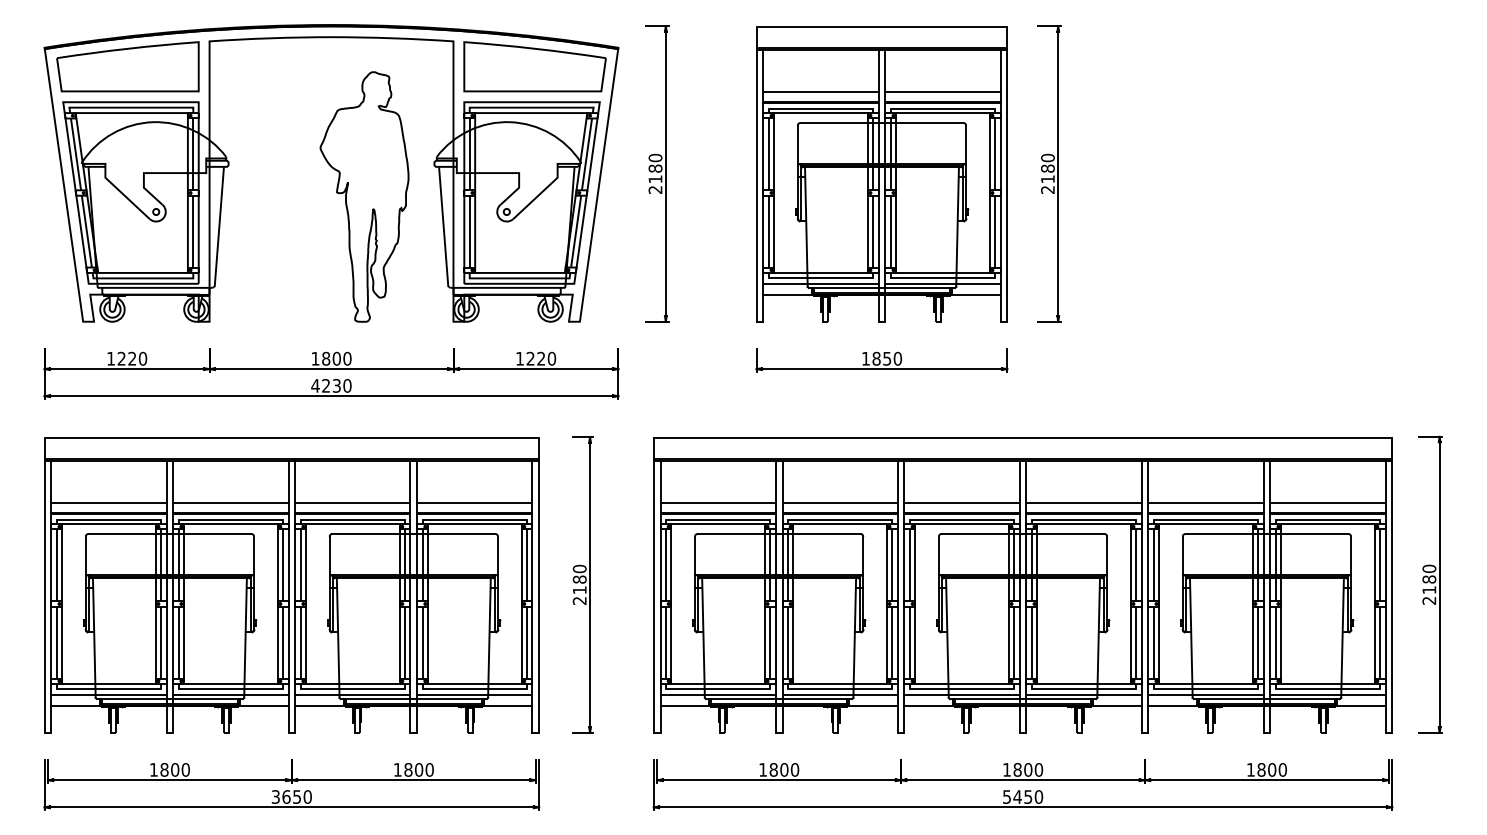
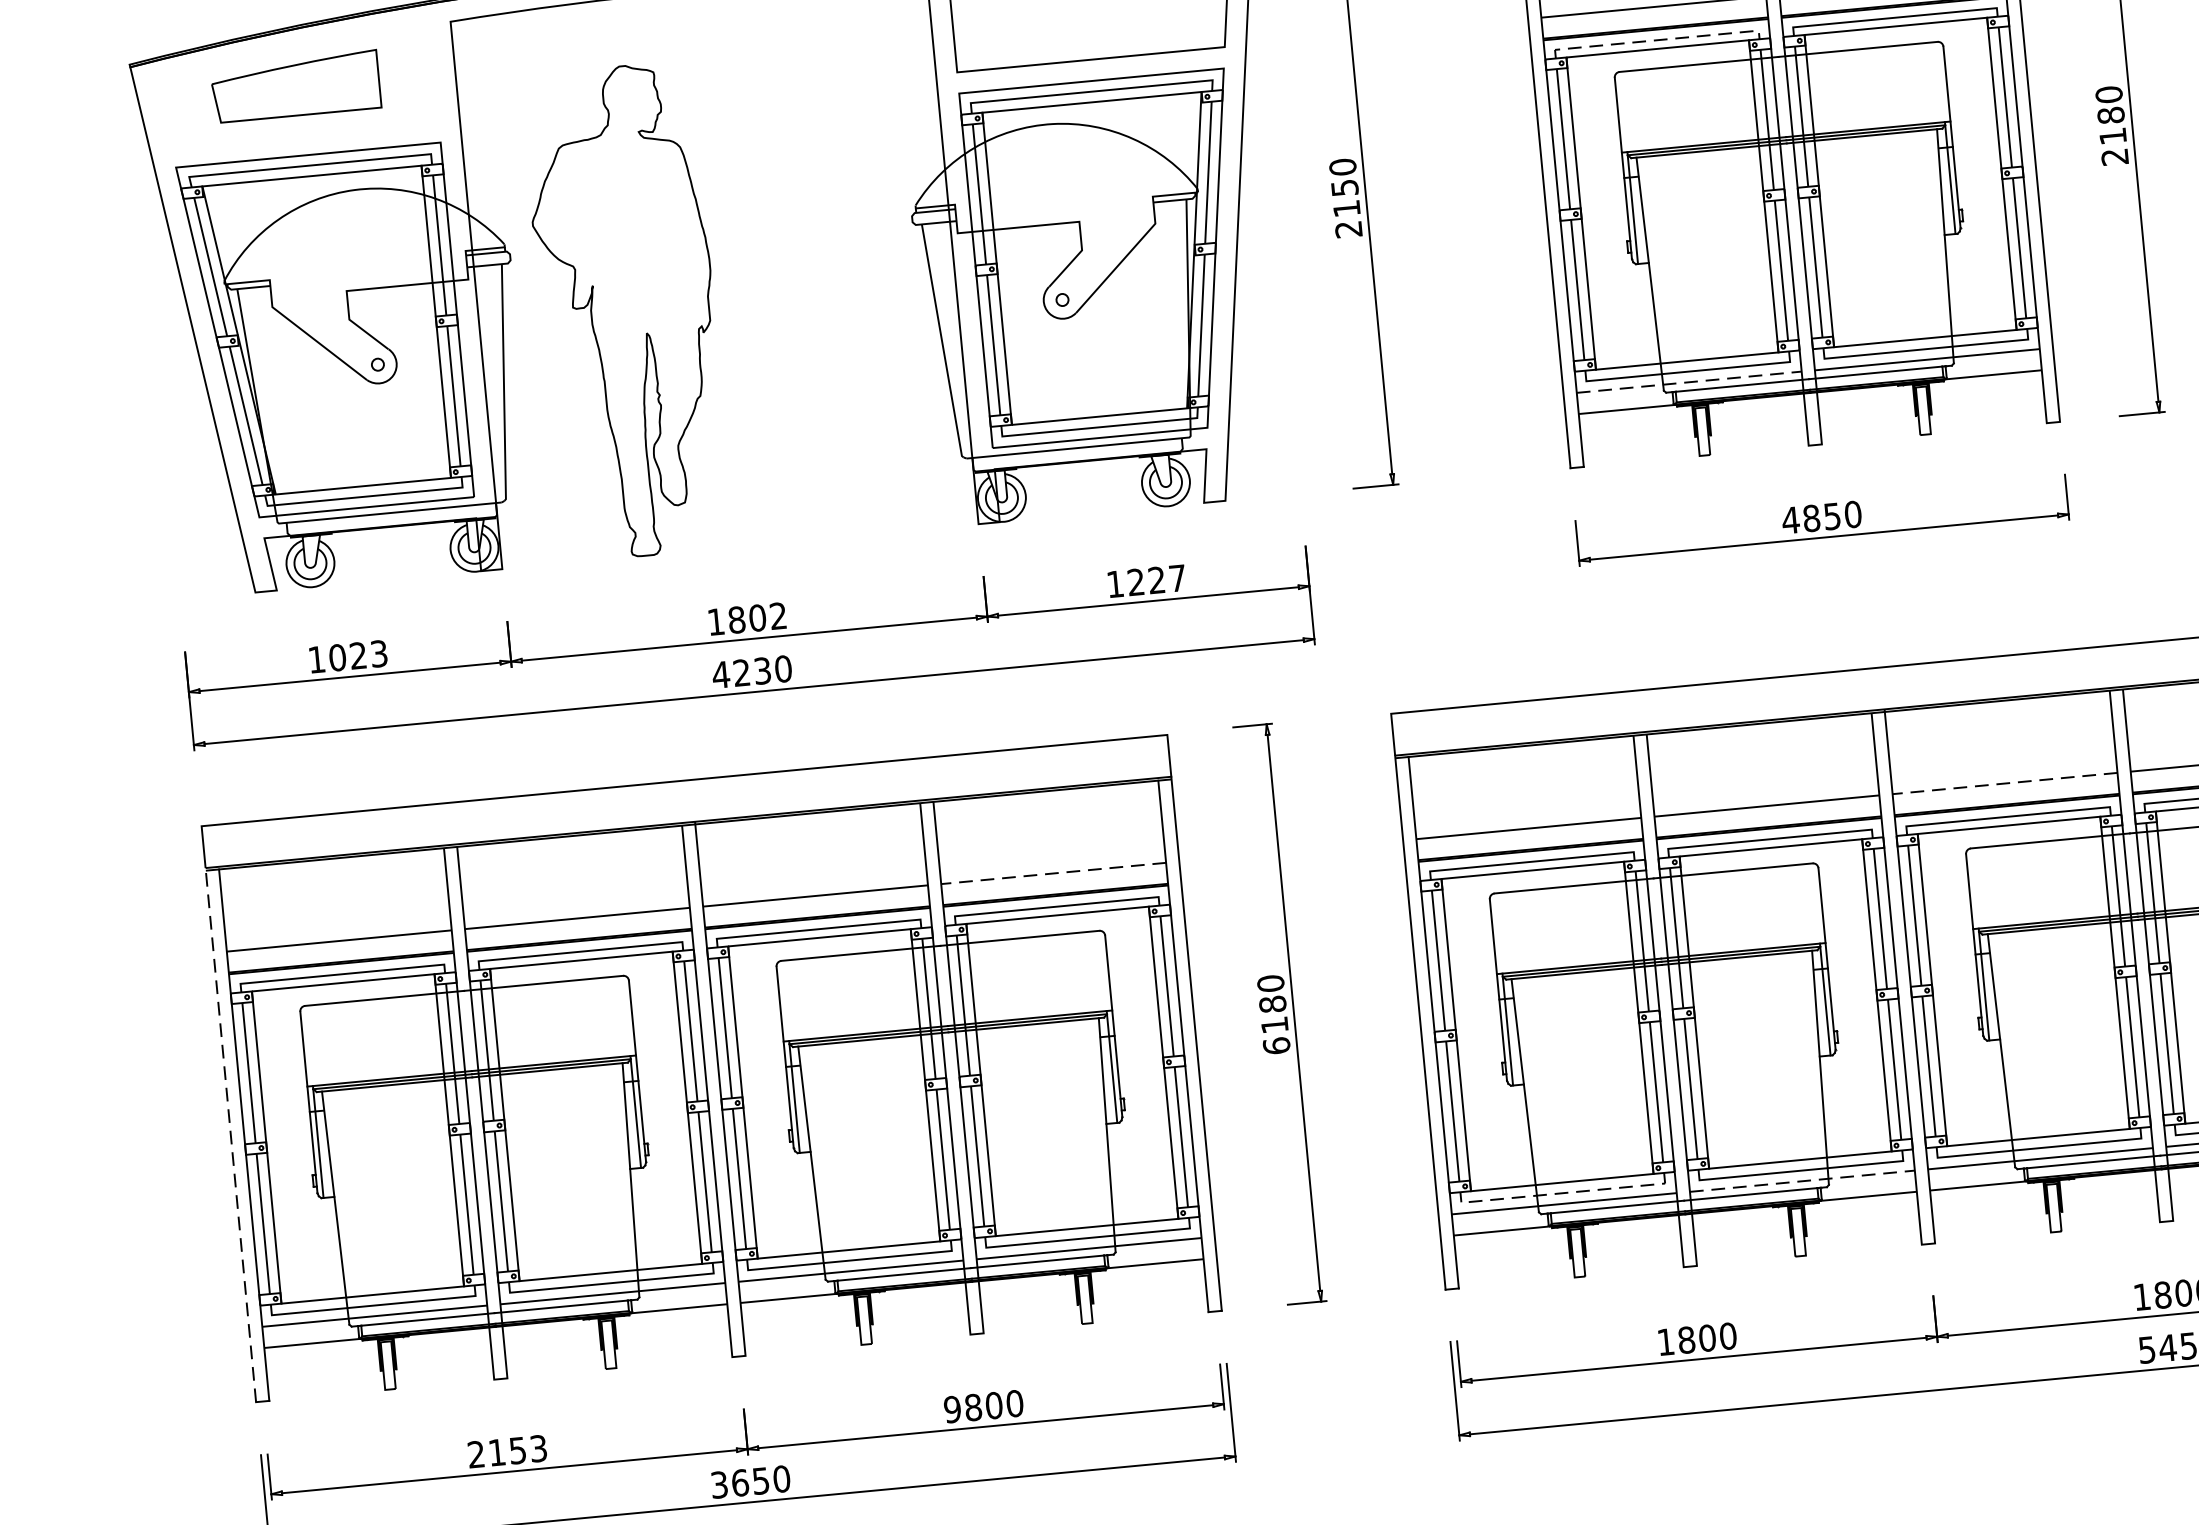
part: (127, 66) -> (294, 85), size x0.6
line: (821, 108) -> (1657, 39), solid -> dashed
text: (655, 168) -> (1344, 187), 2180 -> 2150
part: (364, 196) -> (627, 310), moved
line: (821, 283) -> (1690, 381), solid -> dashed
text: (132, 358) -> (358, 655), 1220 -> 1023
text: (347, 358) -> (778, 615), 1800 -> 1802
text: (551, 358) -> (1176, 577), 1220 -> 1227
text: (865, 358) -> (1789, 519), 1850 -> 4850
line: (474, 502) -> (1053, 873), solid -> dashed
line: (962, 502) -> (2005, 783), solid -> dashed
line: (44, 595) -> (230, 1134), solid -> dashed
text: (579, 600) -> (1276, 1045), 2180 -> 6180
line: (717, 689) -> (1562, 1193), solid -> dashed
line: (840, 694) -> (1803, 1180), solid -> dashed
text: (169, 769) -> (506, 1450), 1800 -> 2153
text: (397, 769) -> (951, 1408), 1800 -> 9800

